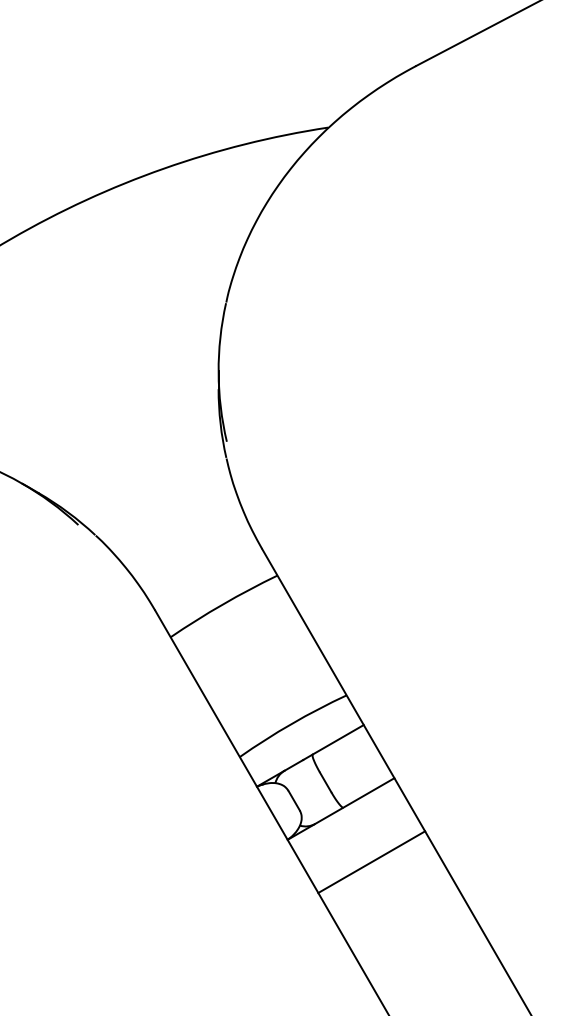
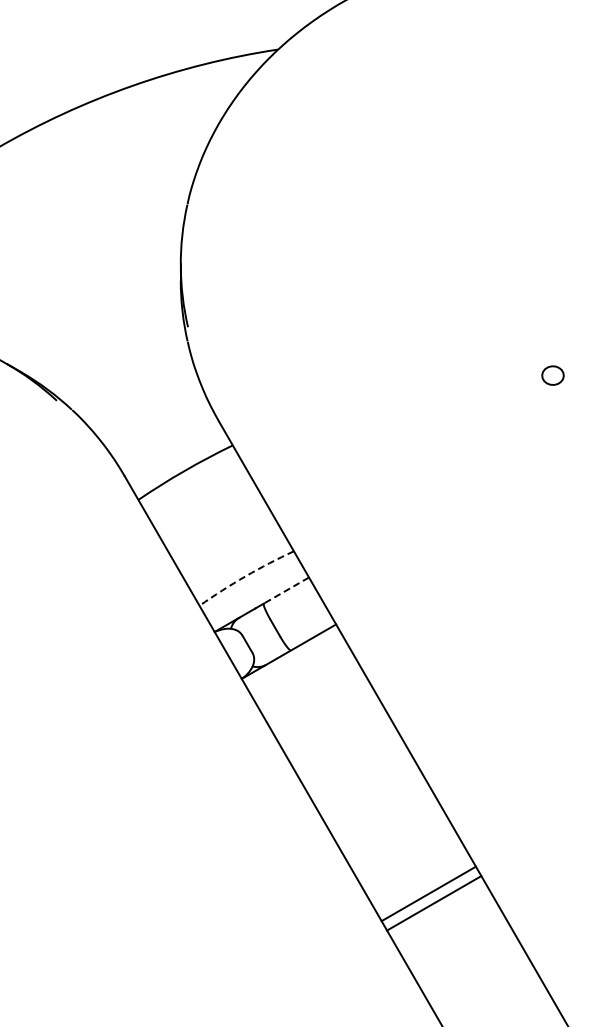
arc: (291, 723) -> (245, 576), solid -> dashed
line: (338, 739) -> (286, 590), solid -> dashed
line: (371, 861) -> (315, 698), removed

